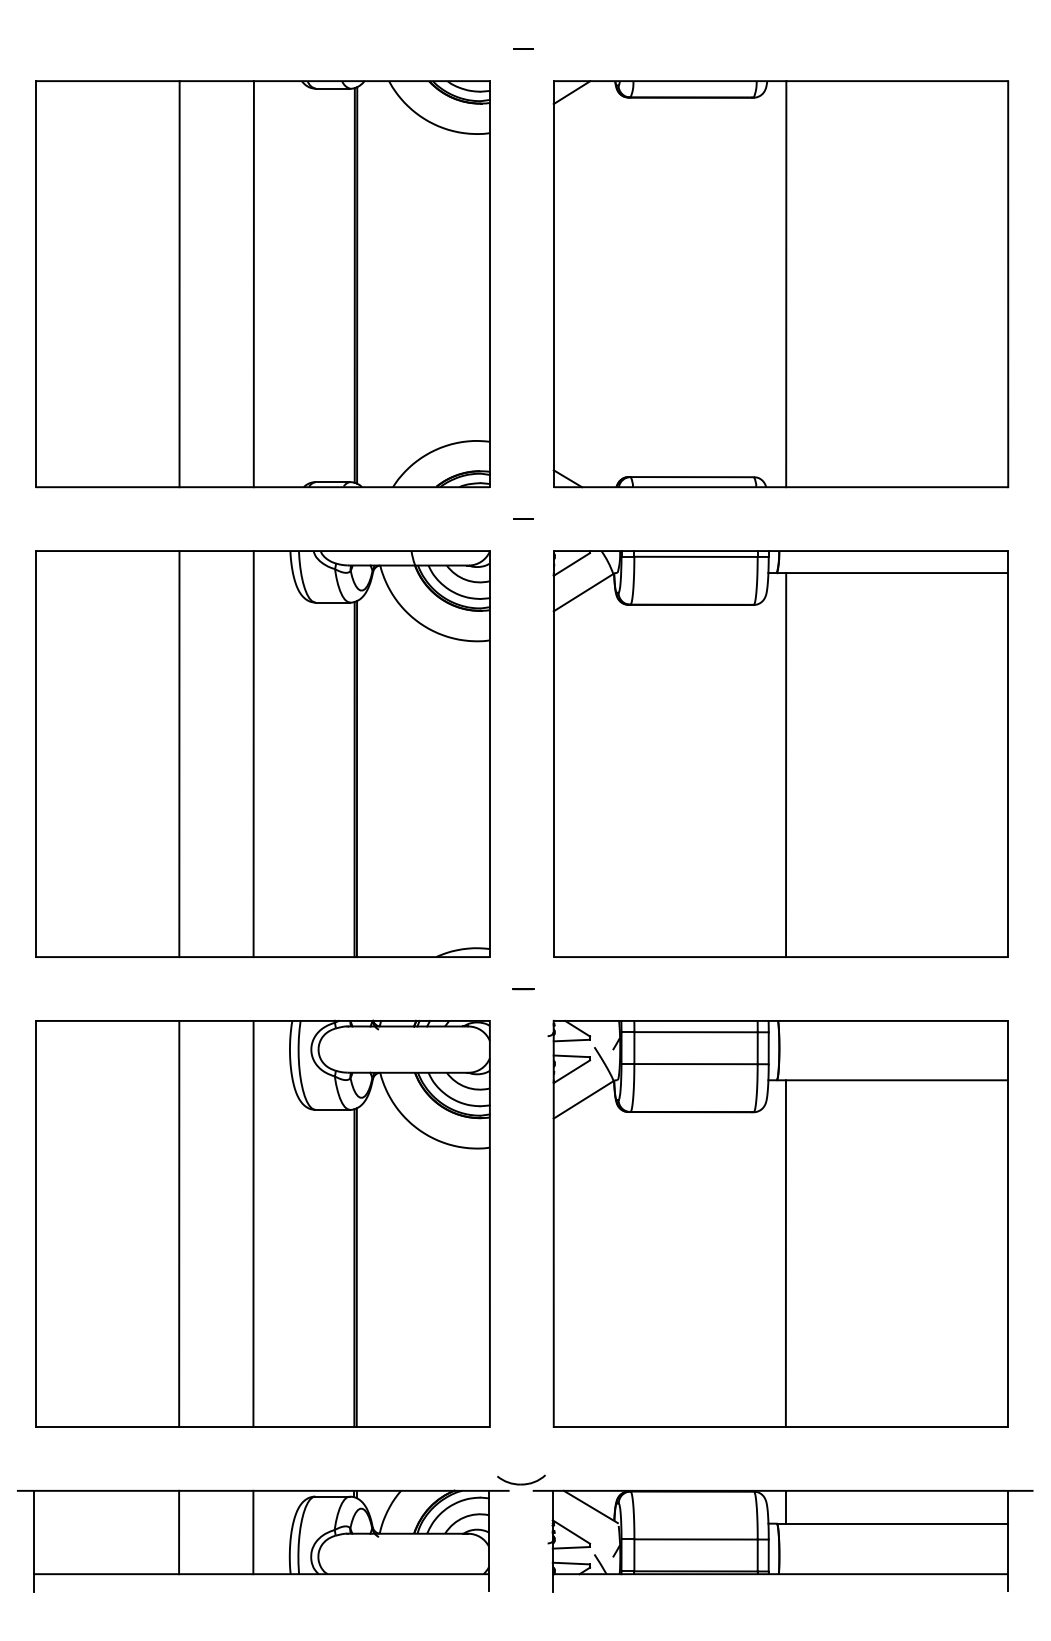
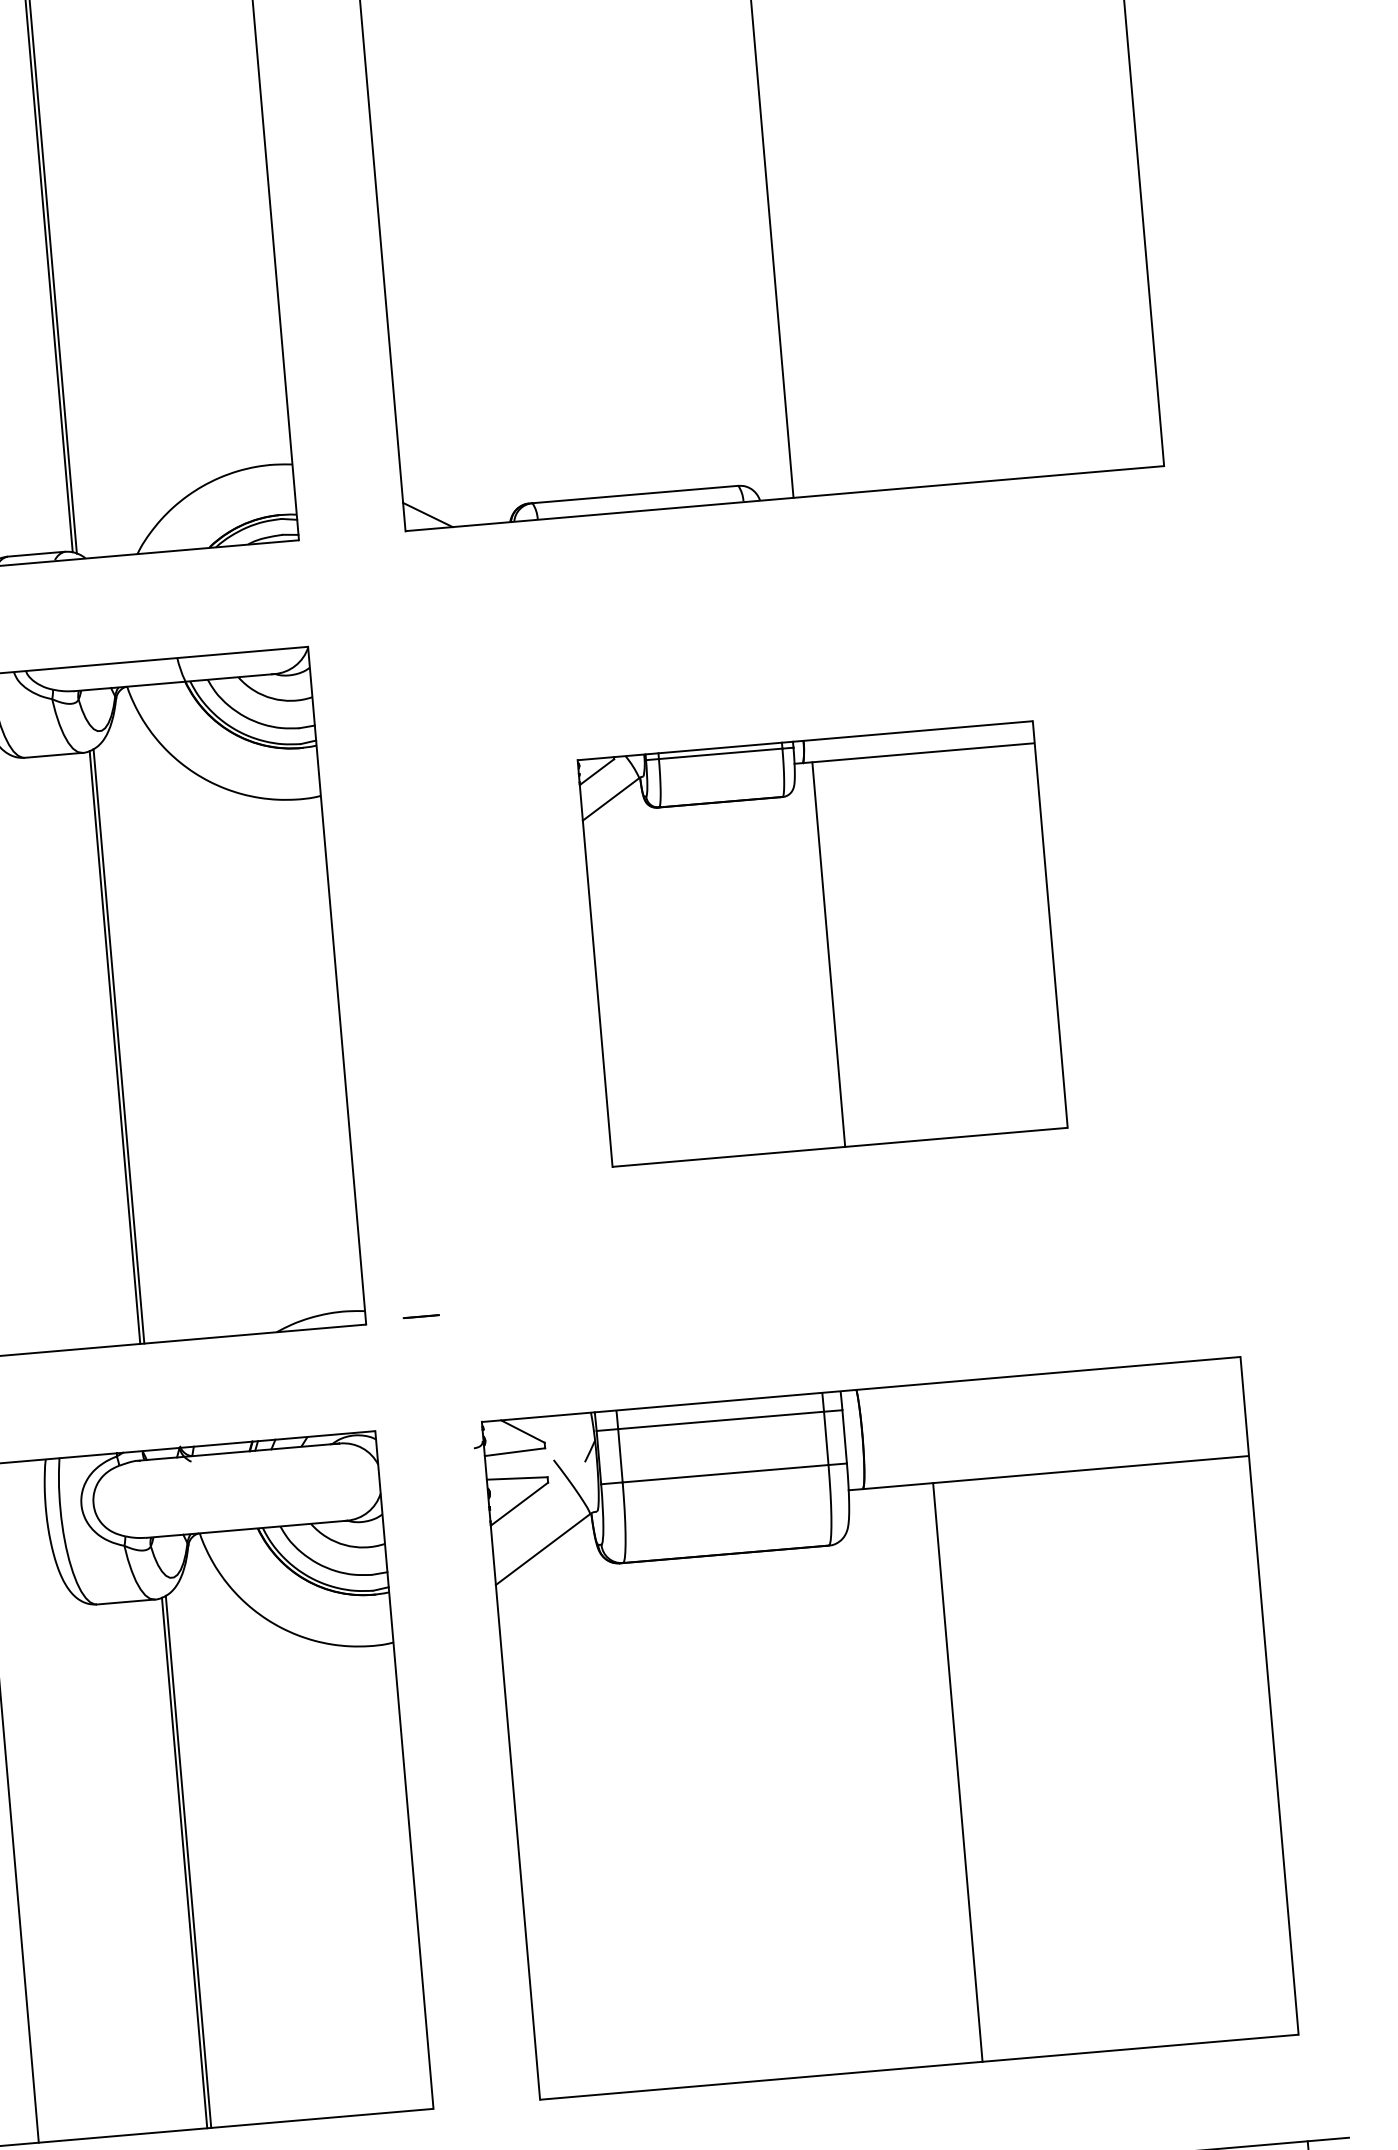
line: (523, 518) -> (359, 587), removed
part: (780, 753) -> (822, 943), size x0.6
line: (523, 989) -> (422, 1317), moved
line: (785, 1253) -> (957, 1772), moved

